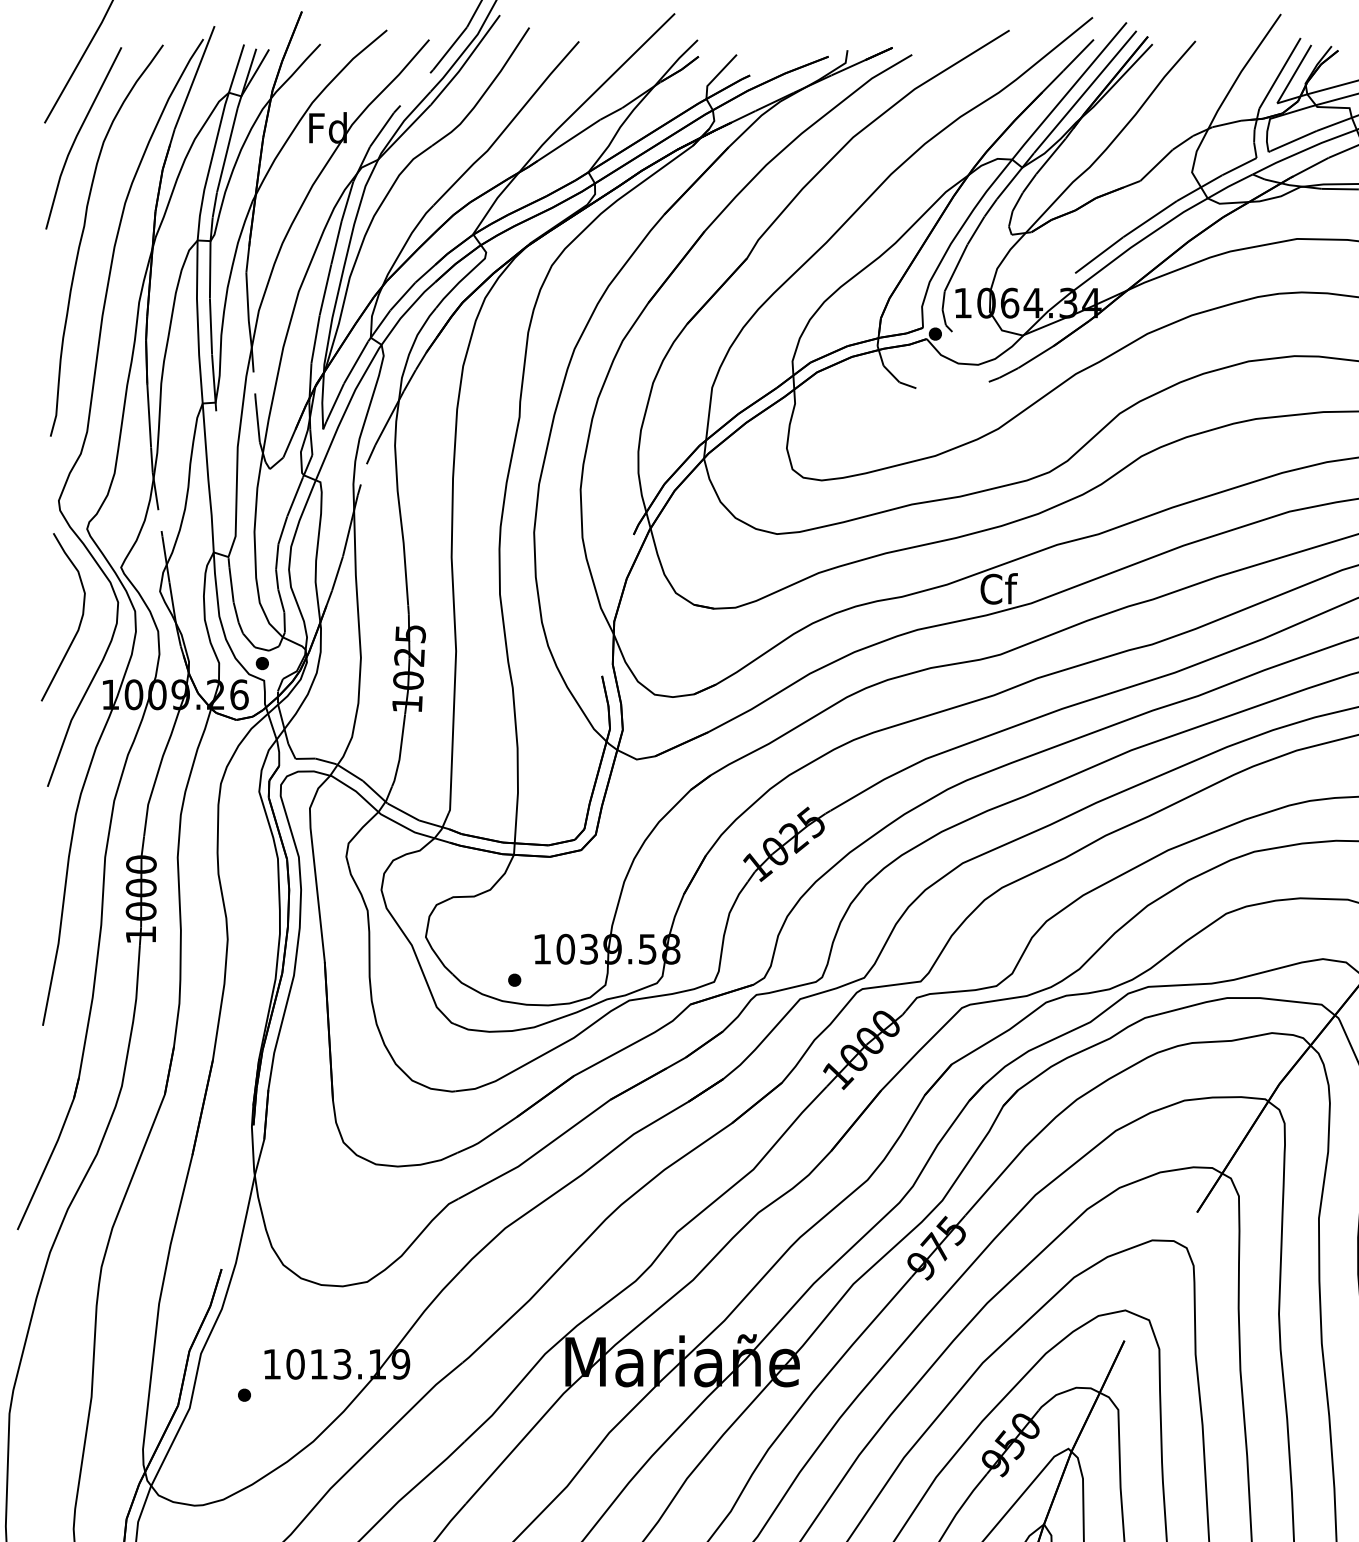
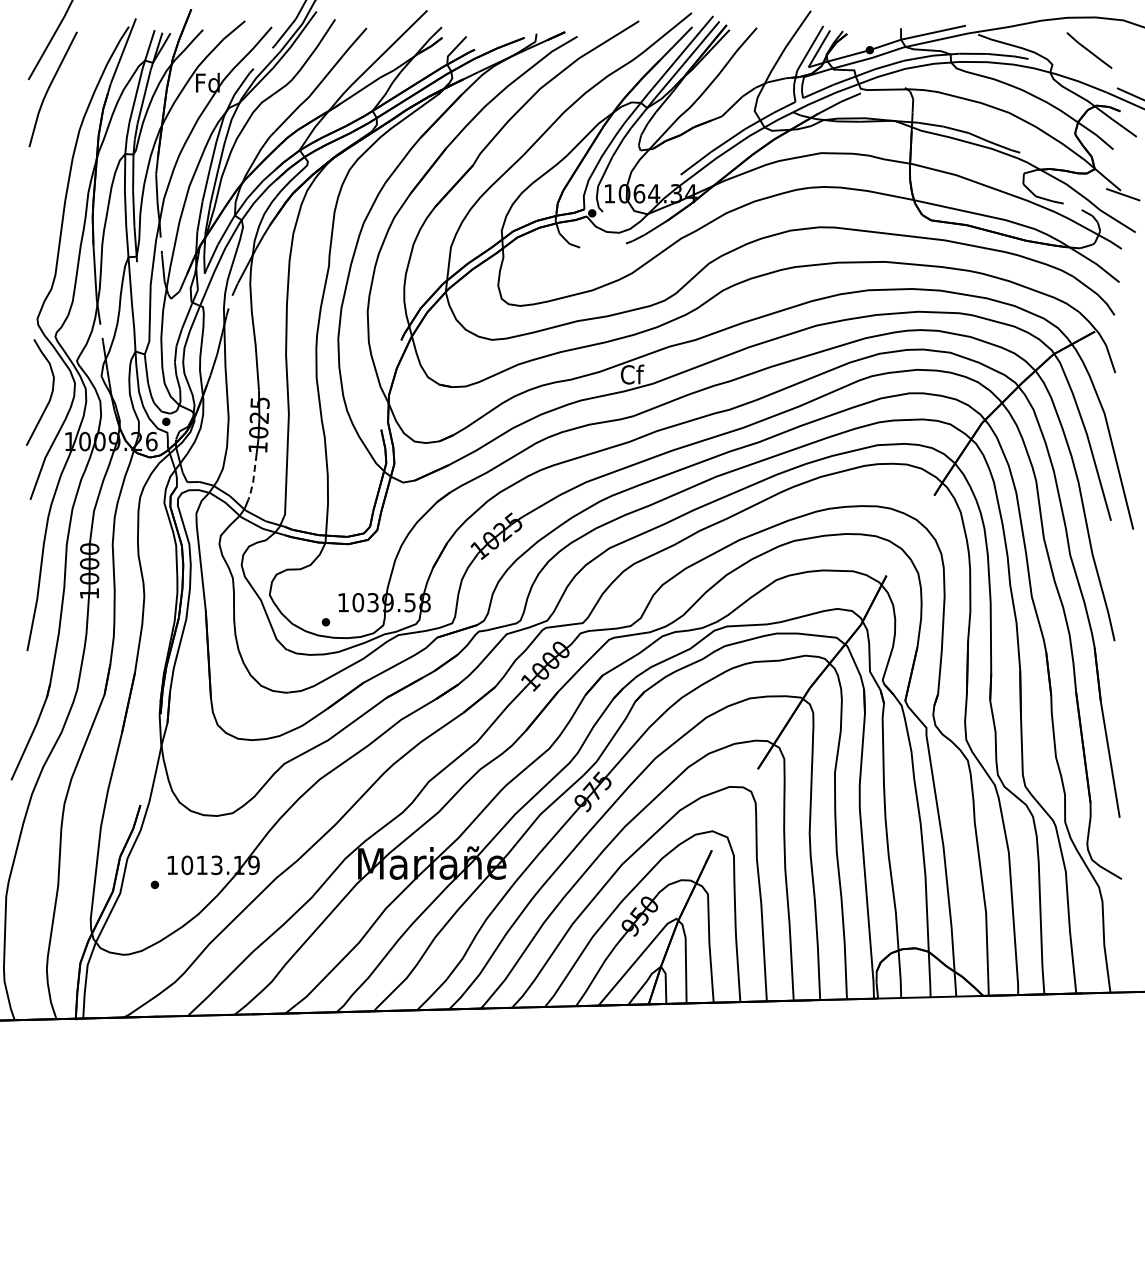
curve: (84, 234) -> (53, 150), removed
line: (400, 751) -> (253, 477), solid -> dashed

